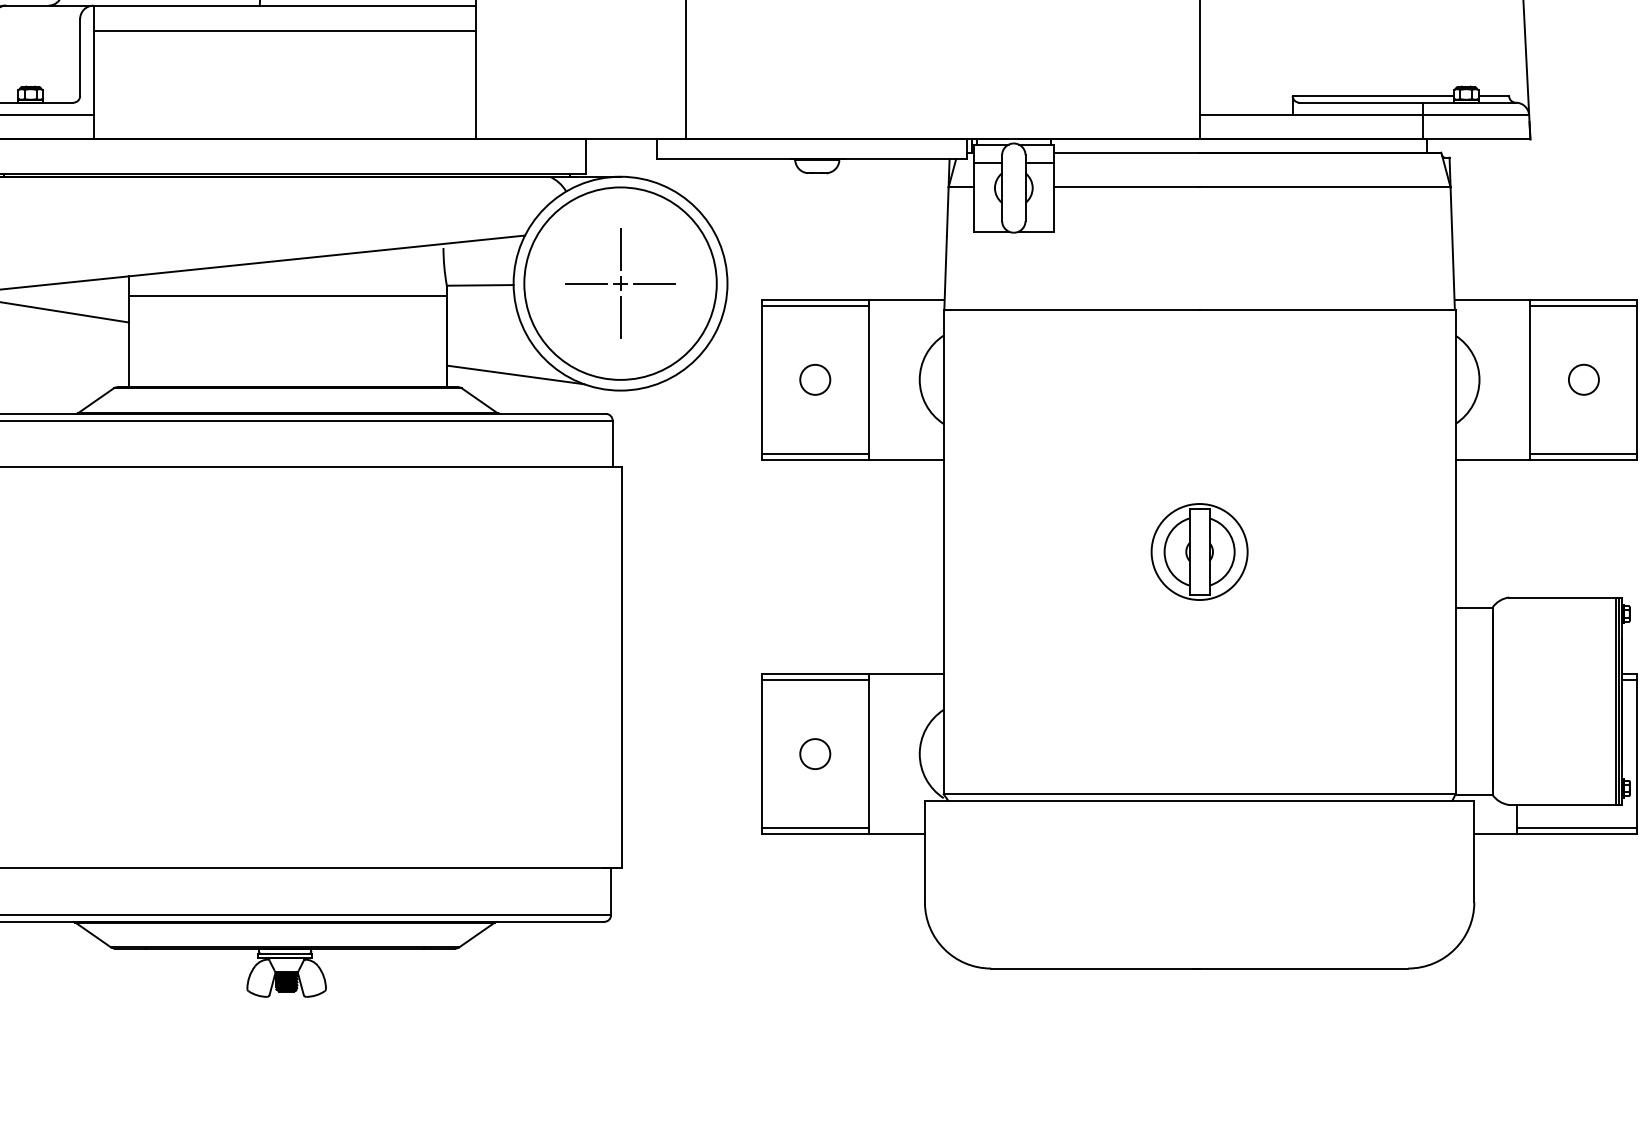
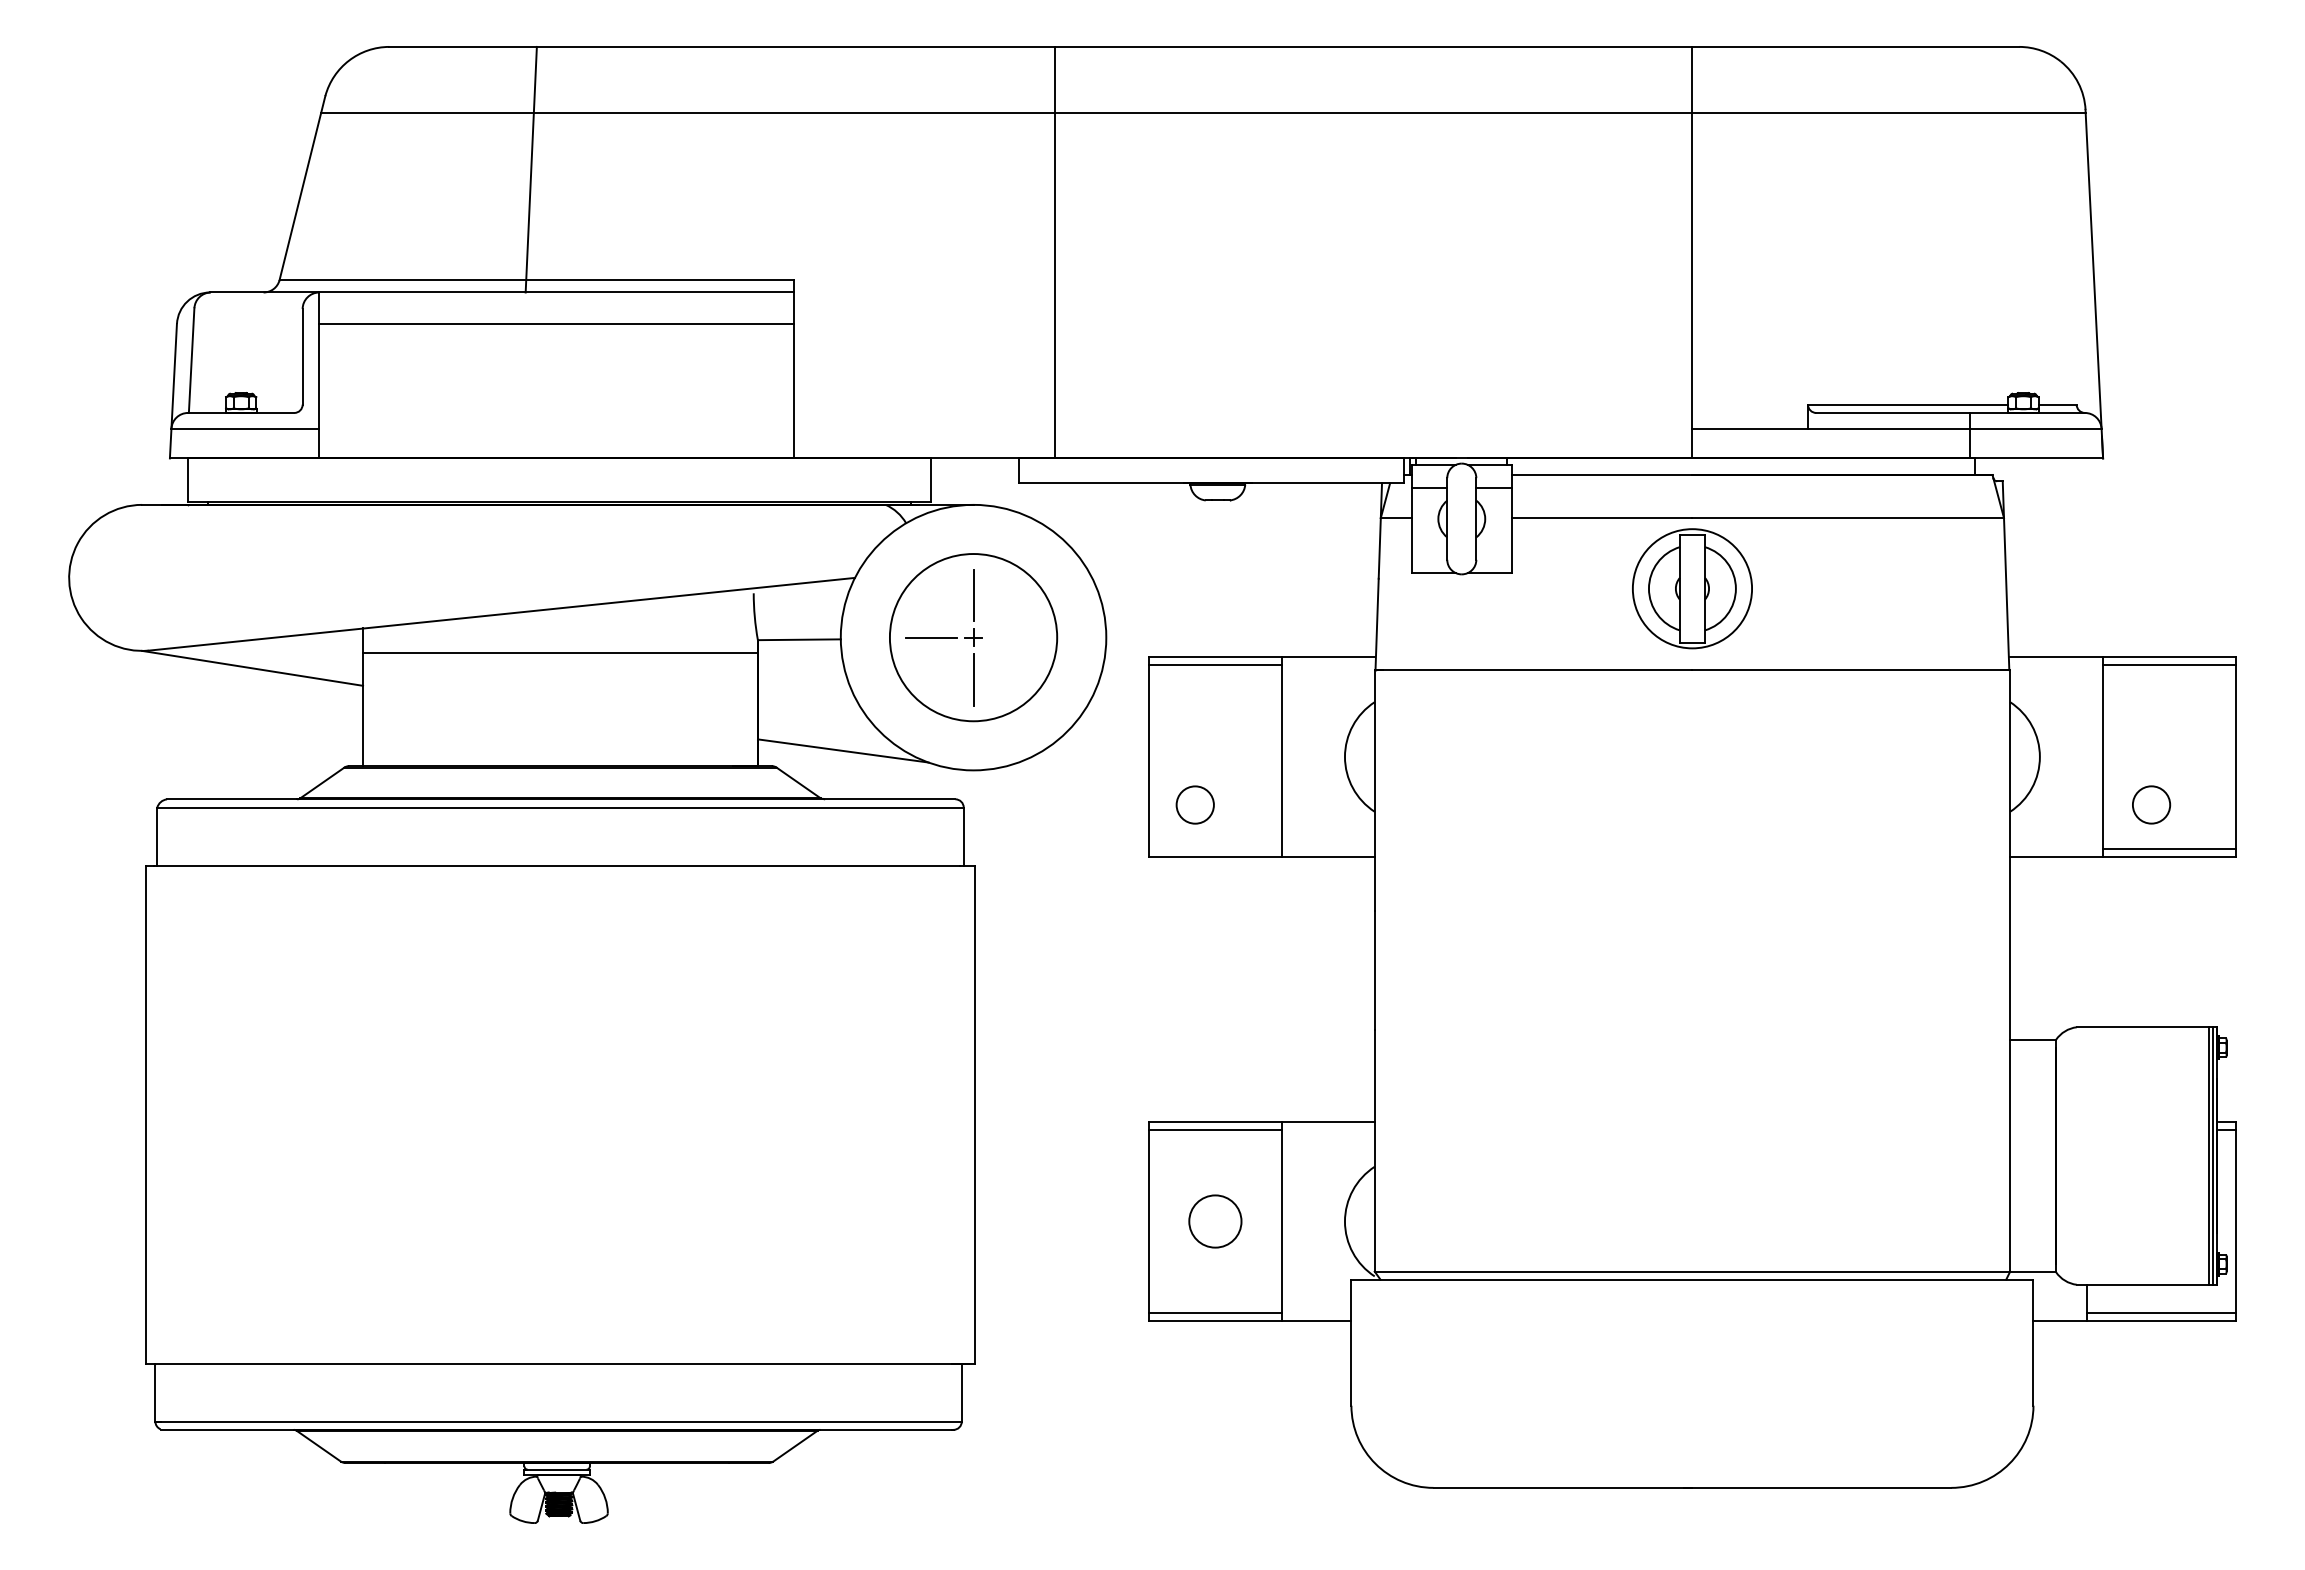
circle: (620, 283) -> (973, 637), size x0.7
line: (654, 283) -> (1015, 637), removed
circle: (814, 379) -> (1194, 804), moved
circle: (1583, 379) -> (2151, 804), moved
line: (814, 453) -> (1214, 848), removed
part: (1199, 551) -> (1692, 588), moved
circle: (814, 753) -> (1214, 1221), size x1.4

